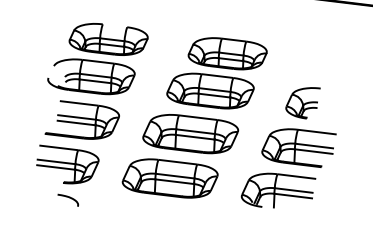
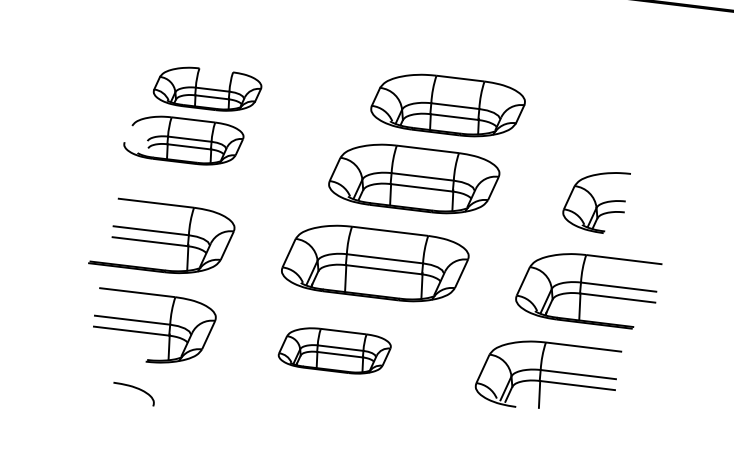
part: (97, 59) -> (191, 116), size x0.7
part: (67, 164) -> (154, 325), moved
part: (169, 178) -> (333, 350), size x0.6

